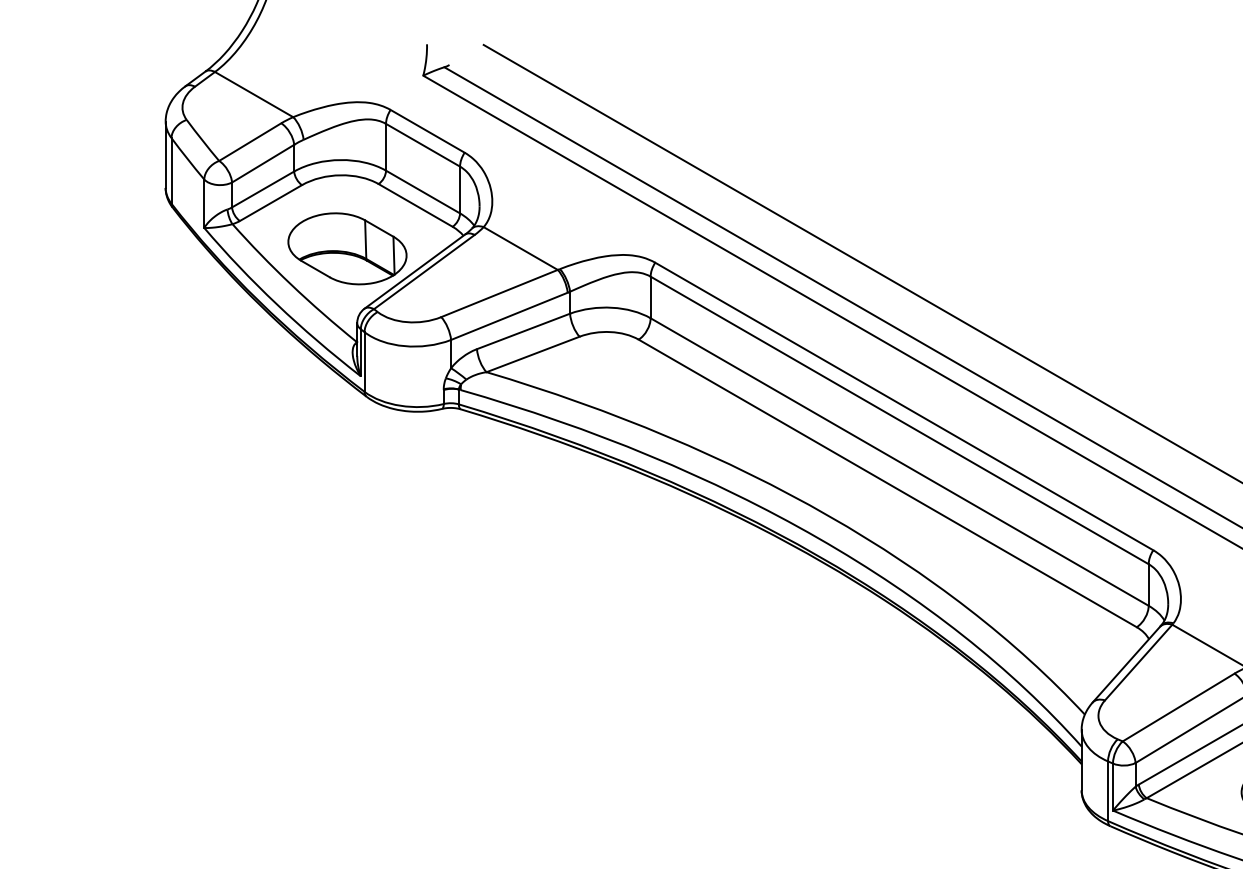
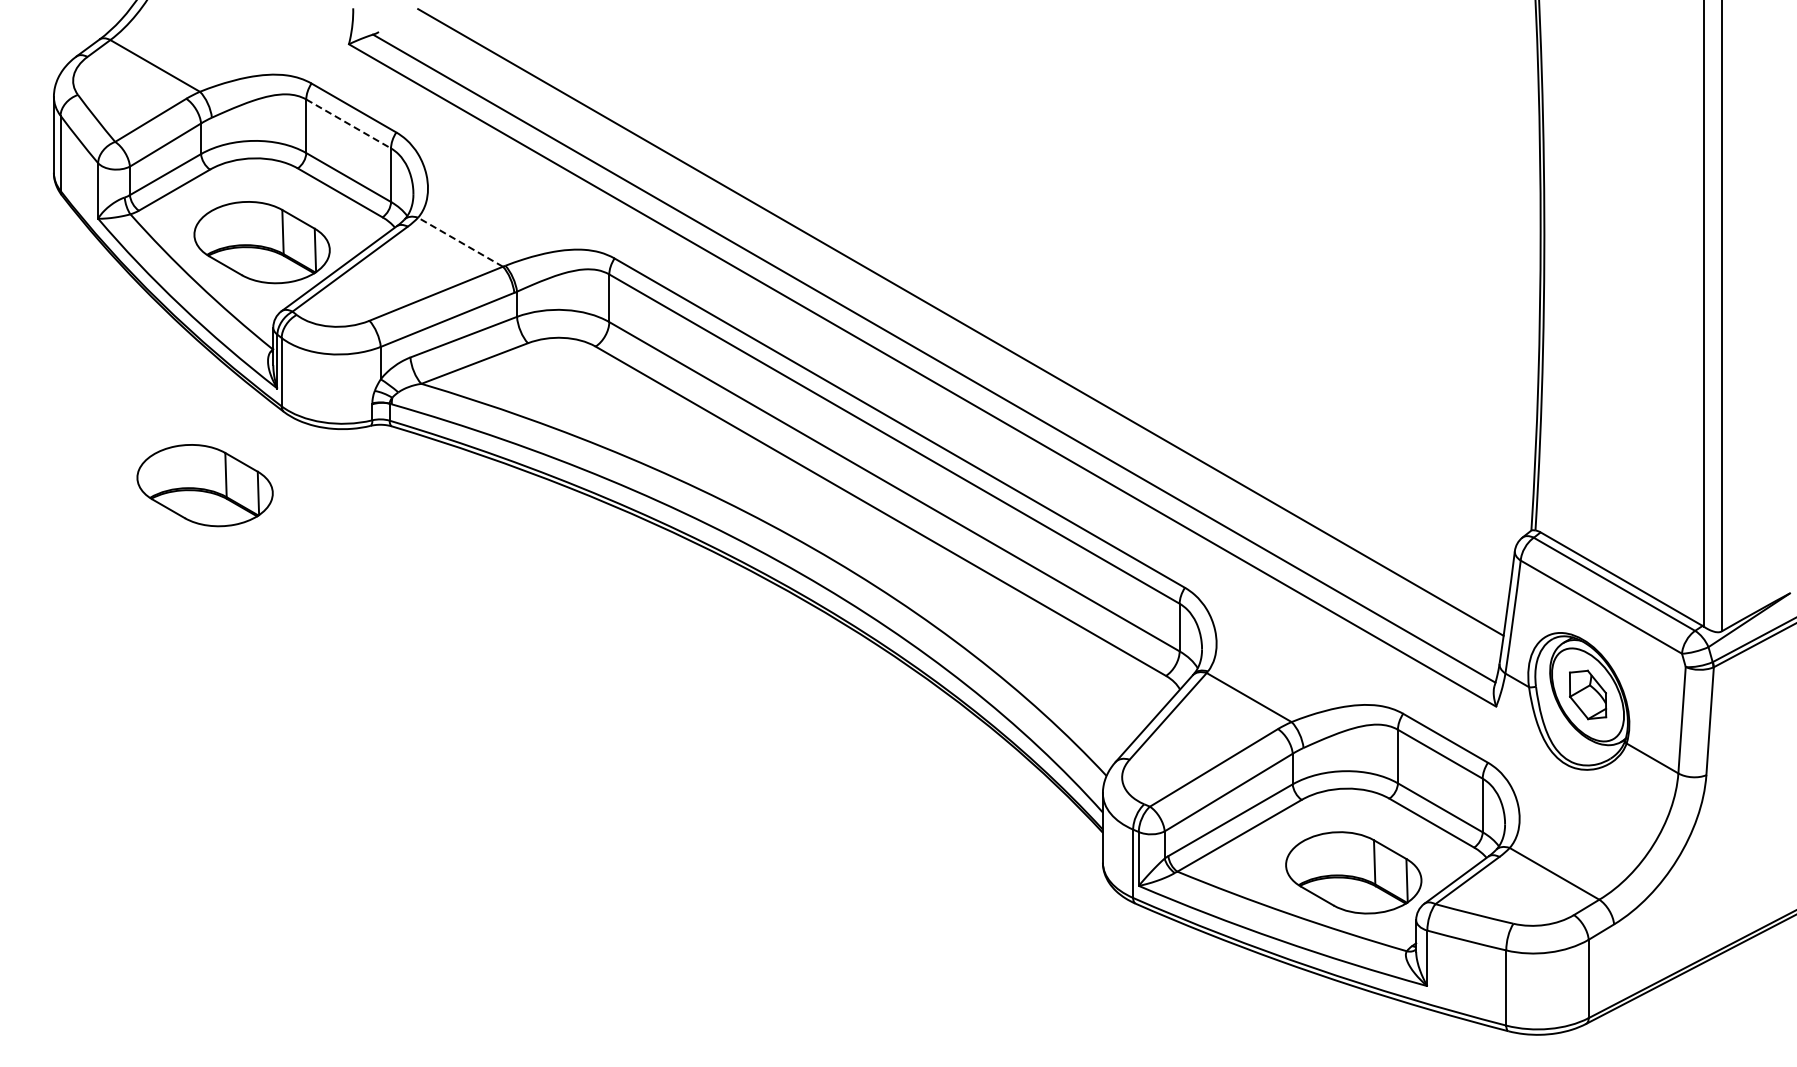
line: (422, 144) -> (348, 123), solid -> dashed
line: (520, 247) -> (460, 241), solid -> dashed
part: (297, 460) -> (204, 485), added

